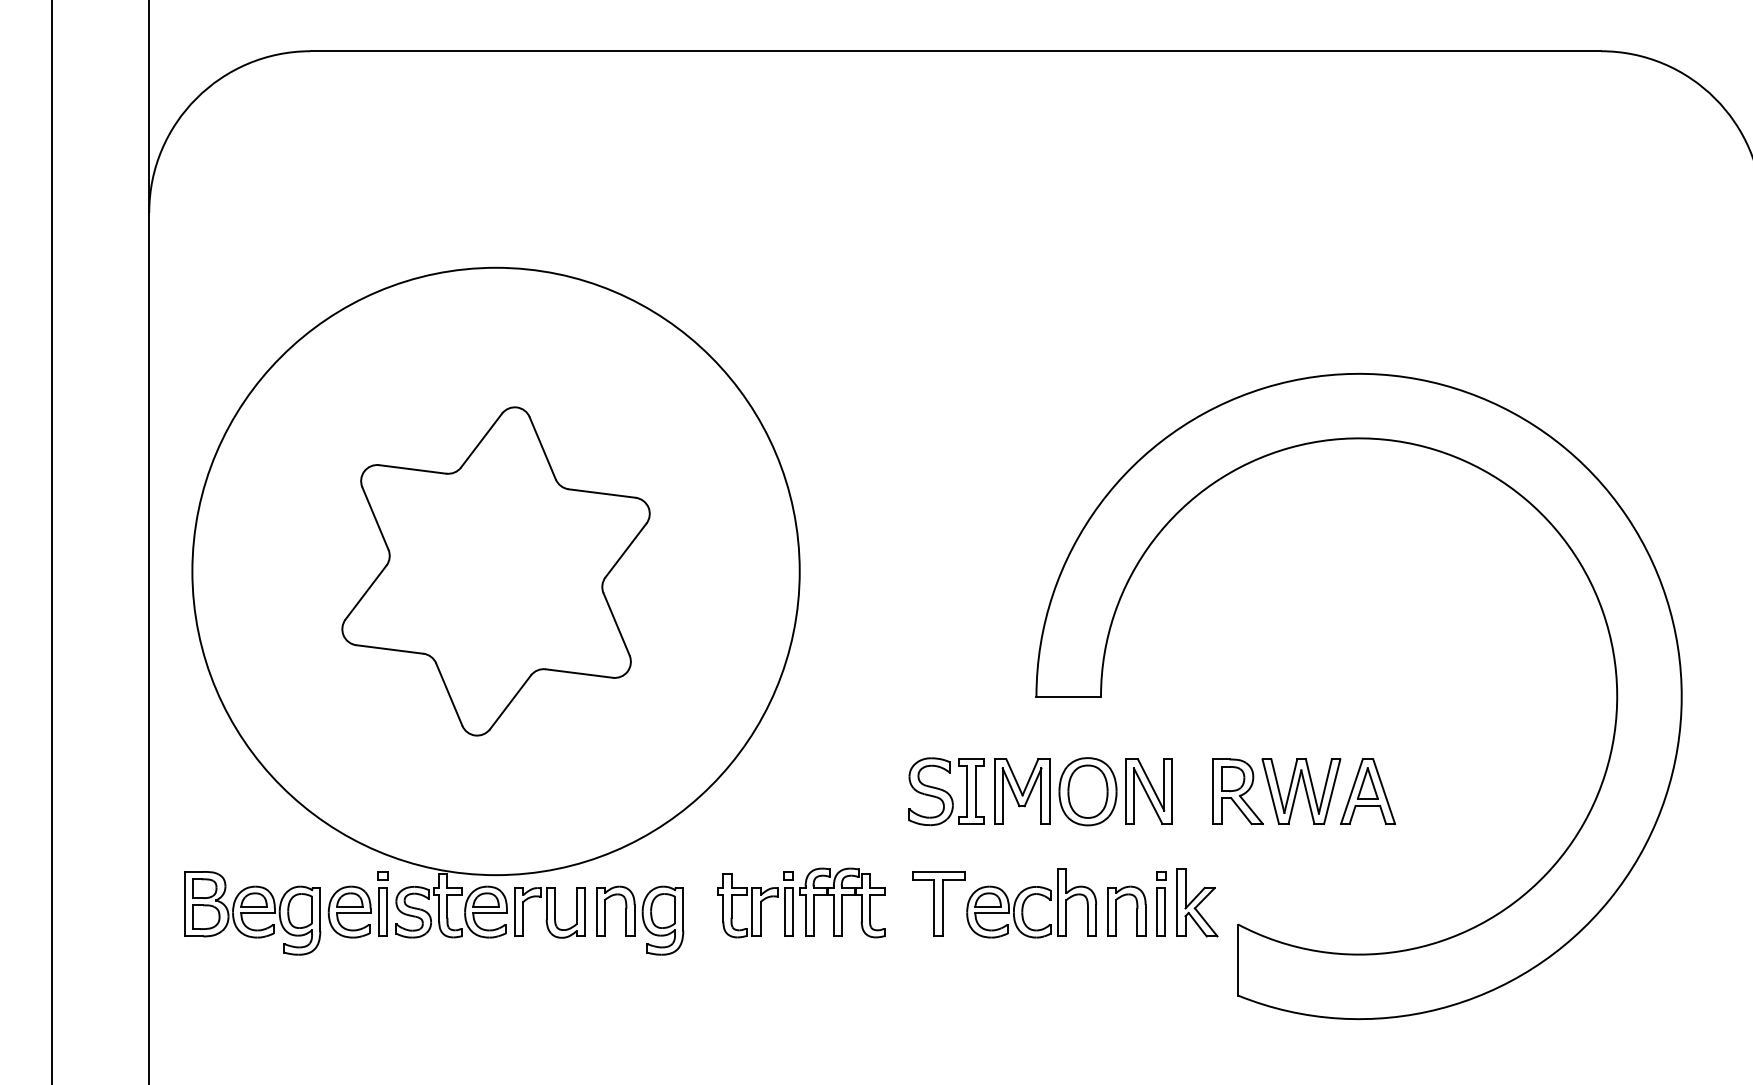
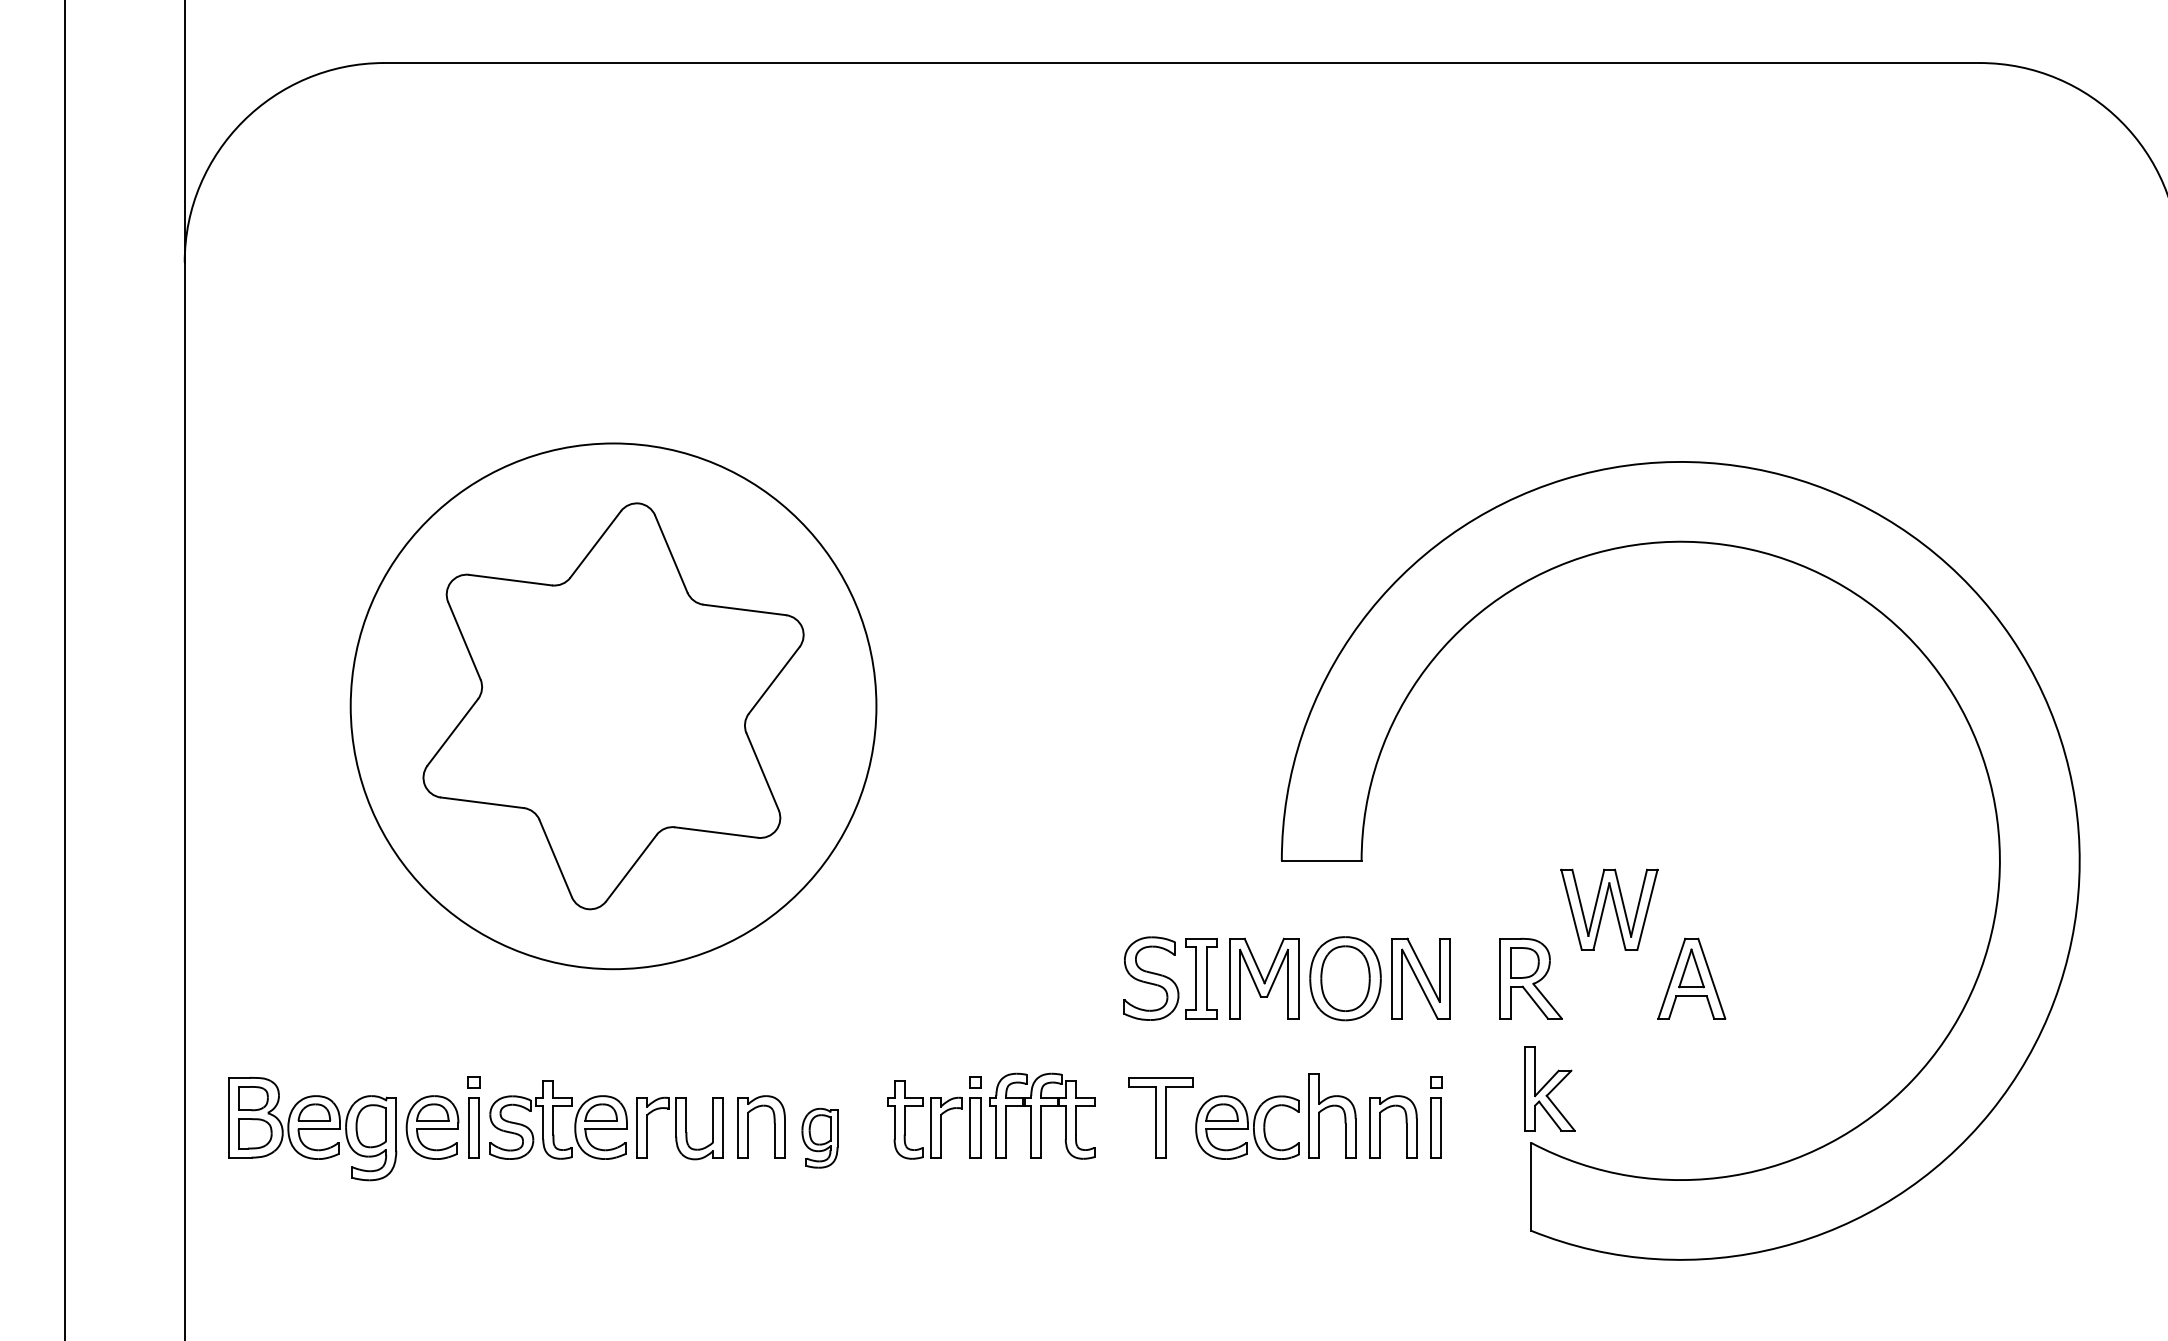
circle: (496, 570) -> (613, 705), size x0.7
part: (1301, 791) -> (1609, 909), moved
part: (1197, 902) -> (1549, 1088), moved
part: (662, 920) -> (819, 1138), size x0.7

